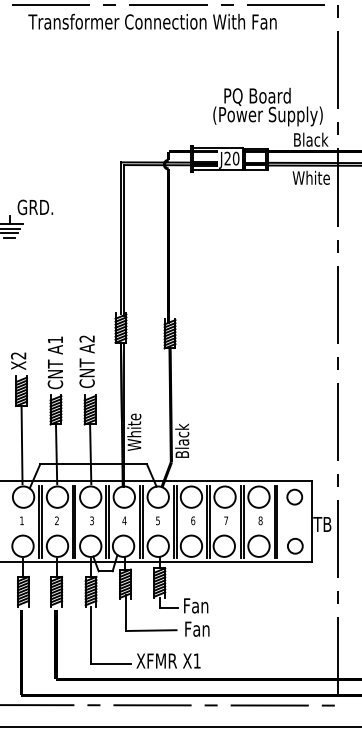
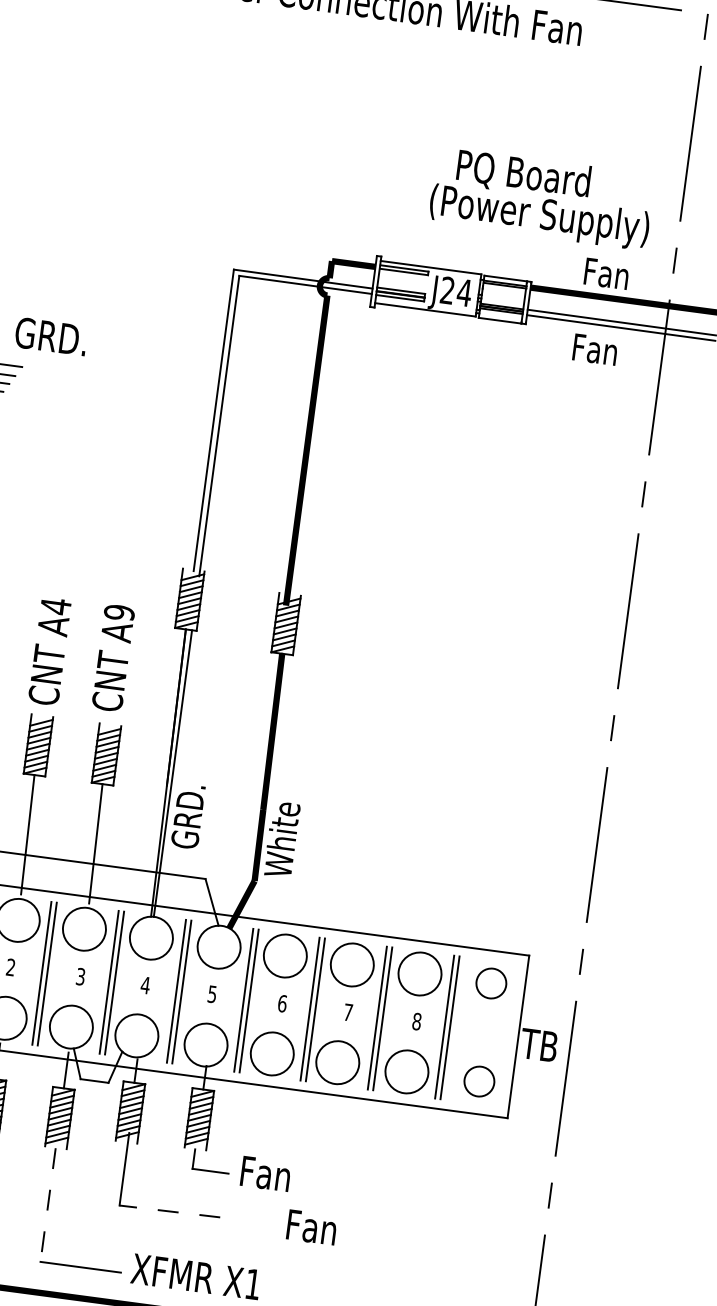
text: (311, 139) -> (619, 274), Black -> Fan
text: (235, 158) -> (463, 292), J20 -> J24
text: (310, 177) -> (607, 350), White -> Fan
text: (86, 338) -> (118, 611), A2 -> A9
text: (55, 339) -> (56, 605), A1 -> A4
text: (134, 431) -> (189, 809), White -> GRD.
text: (182, 439) -> (282, 838), Black -> White
text: (197, 628) -> (312, 1226), moved
line: (150, 630) -> (168, 1211), solid -> dashed
line: (90, 635) -> (47, 1205), solid -> dashed

